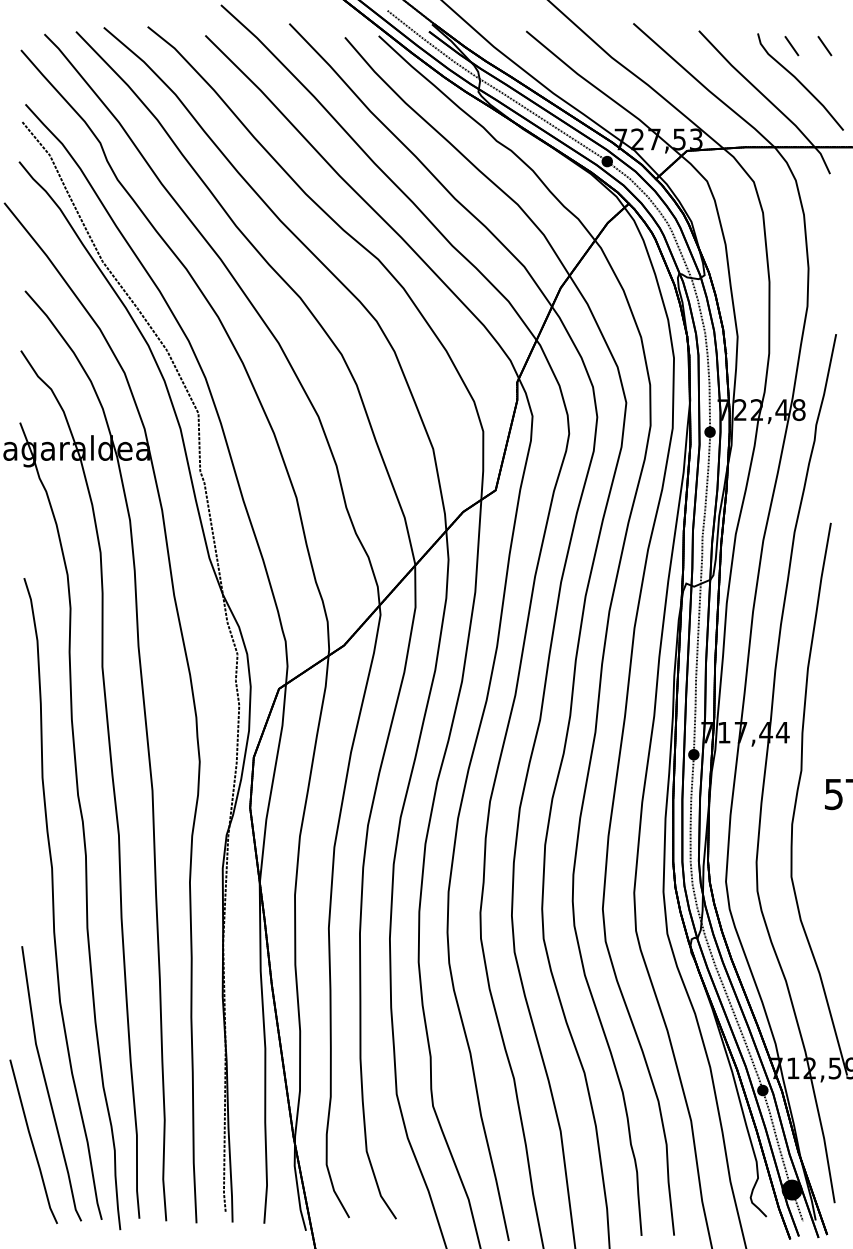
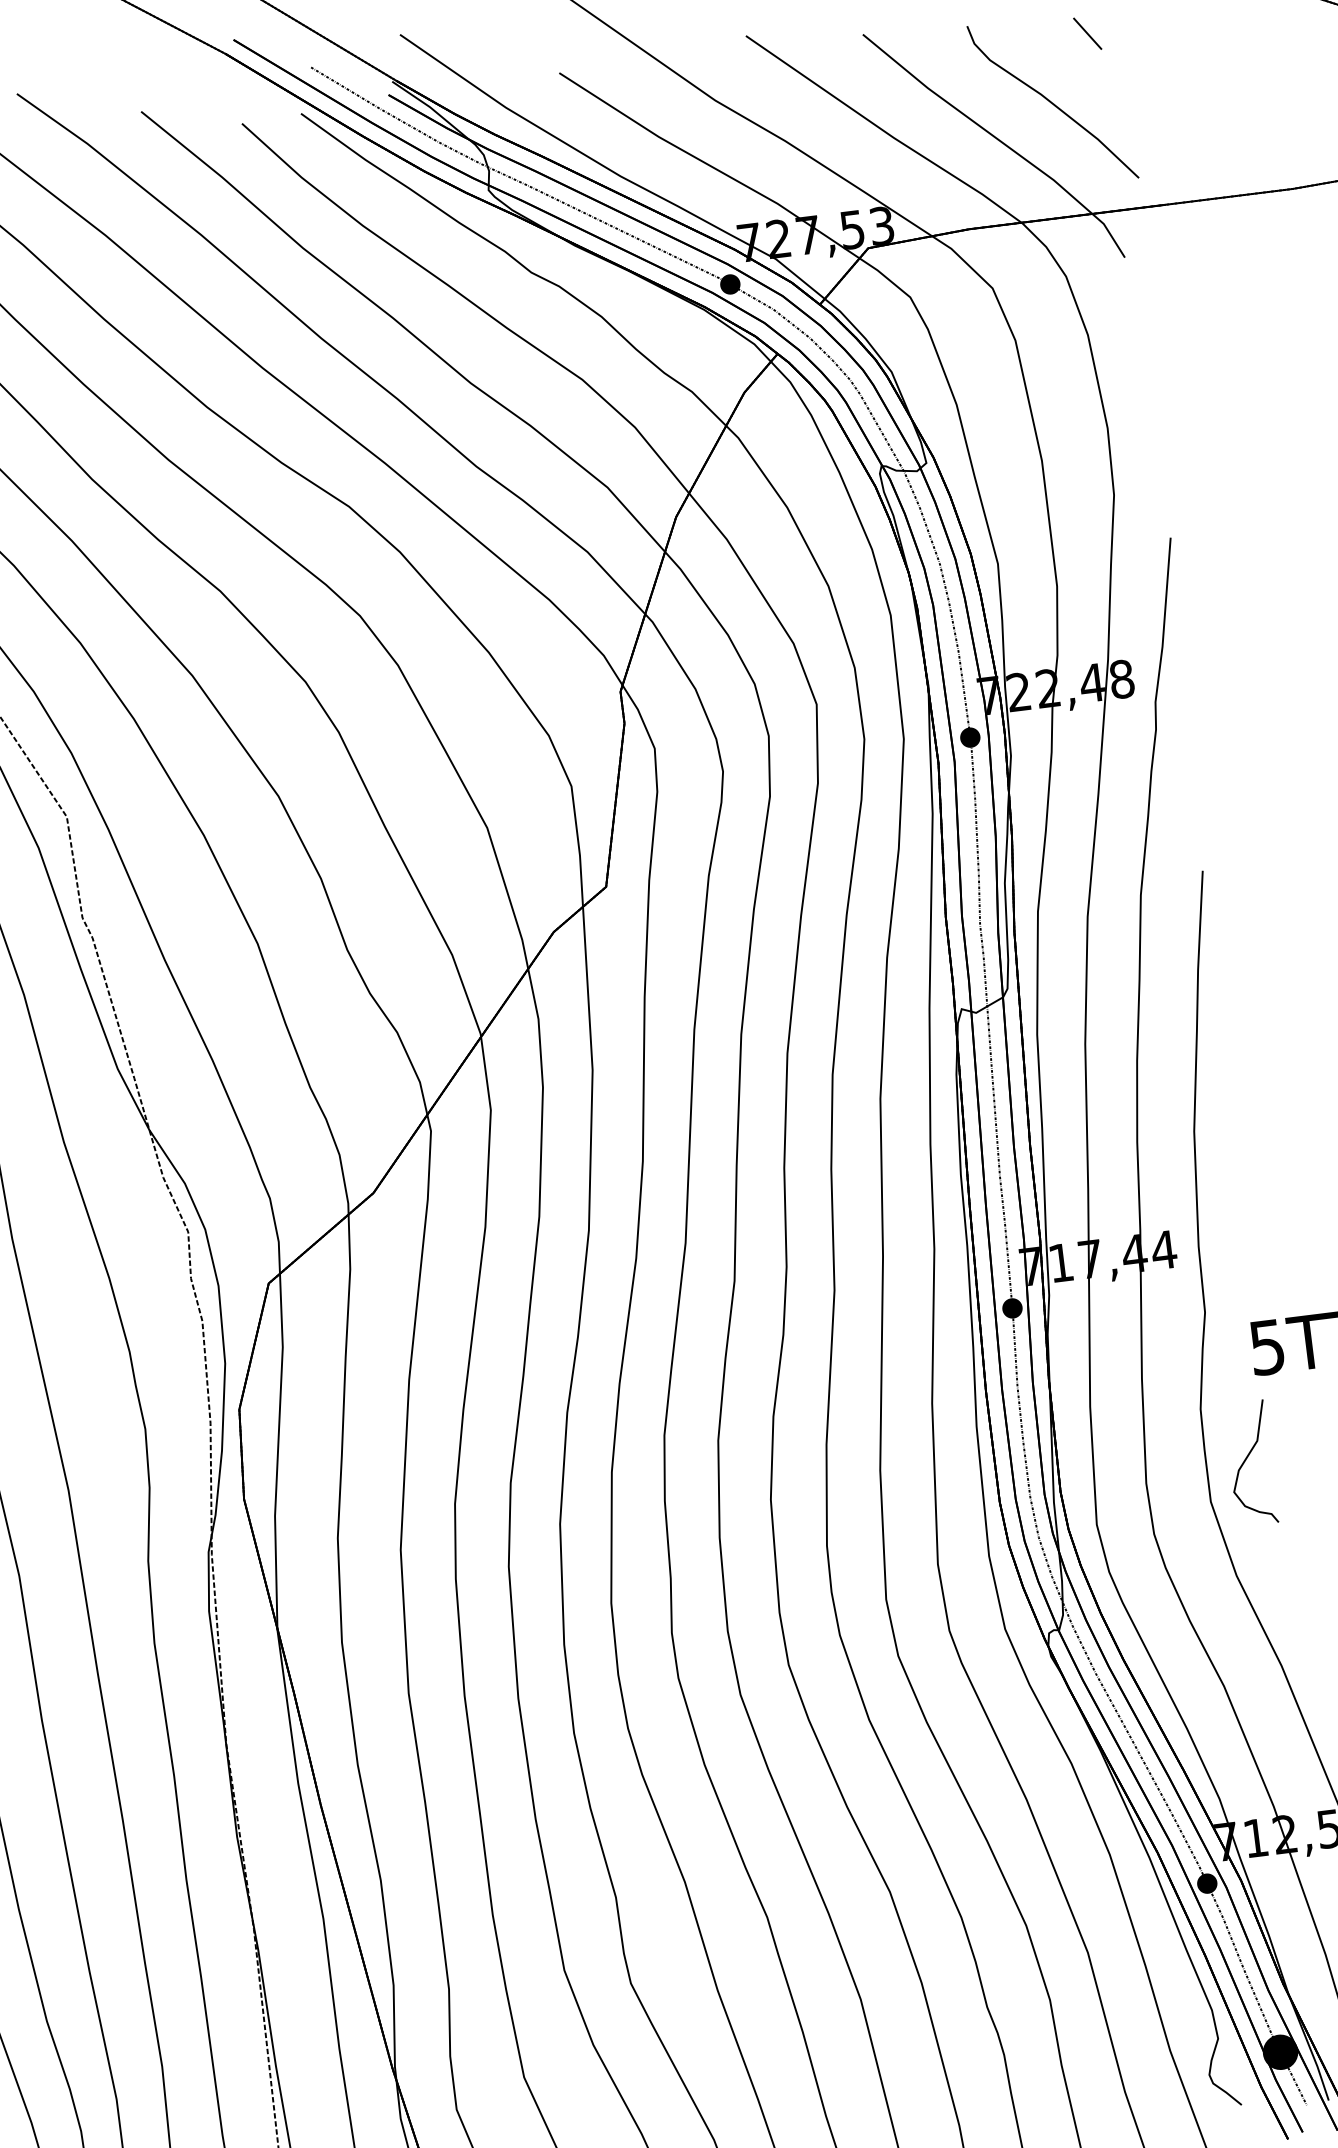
line: (791, 46) -> (1029, 41), removed
curve: (814, 856) -> (1246, 1460), added

